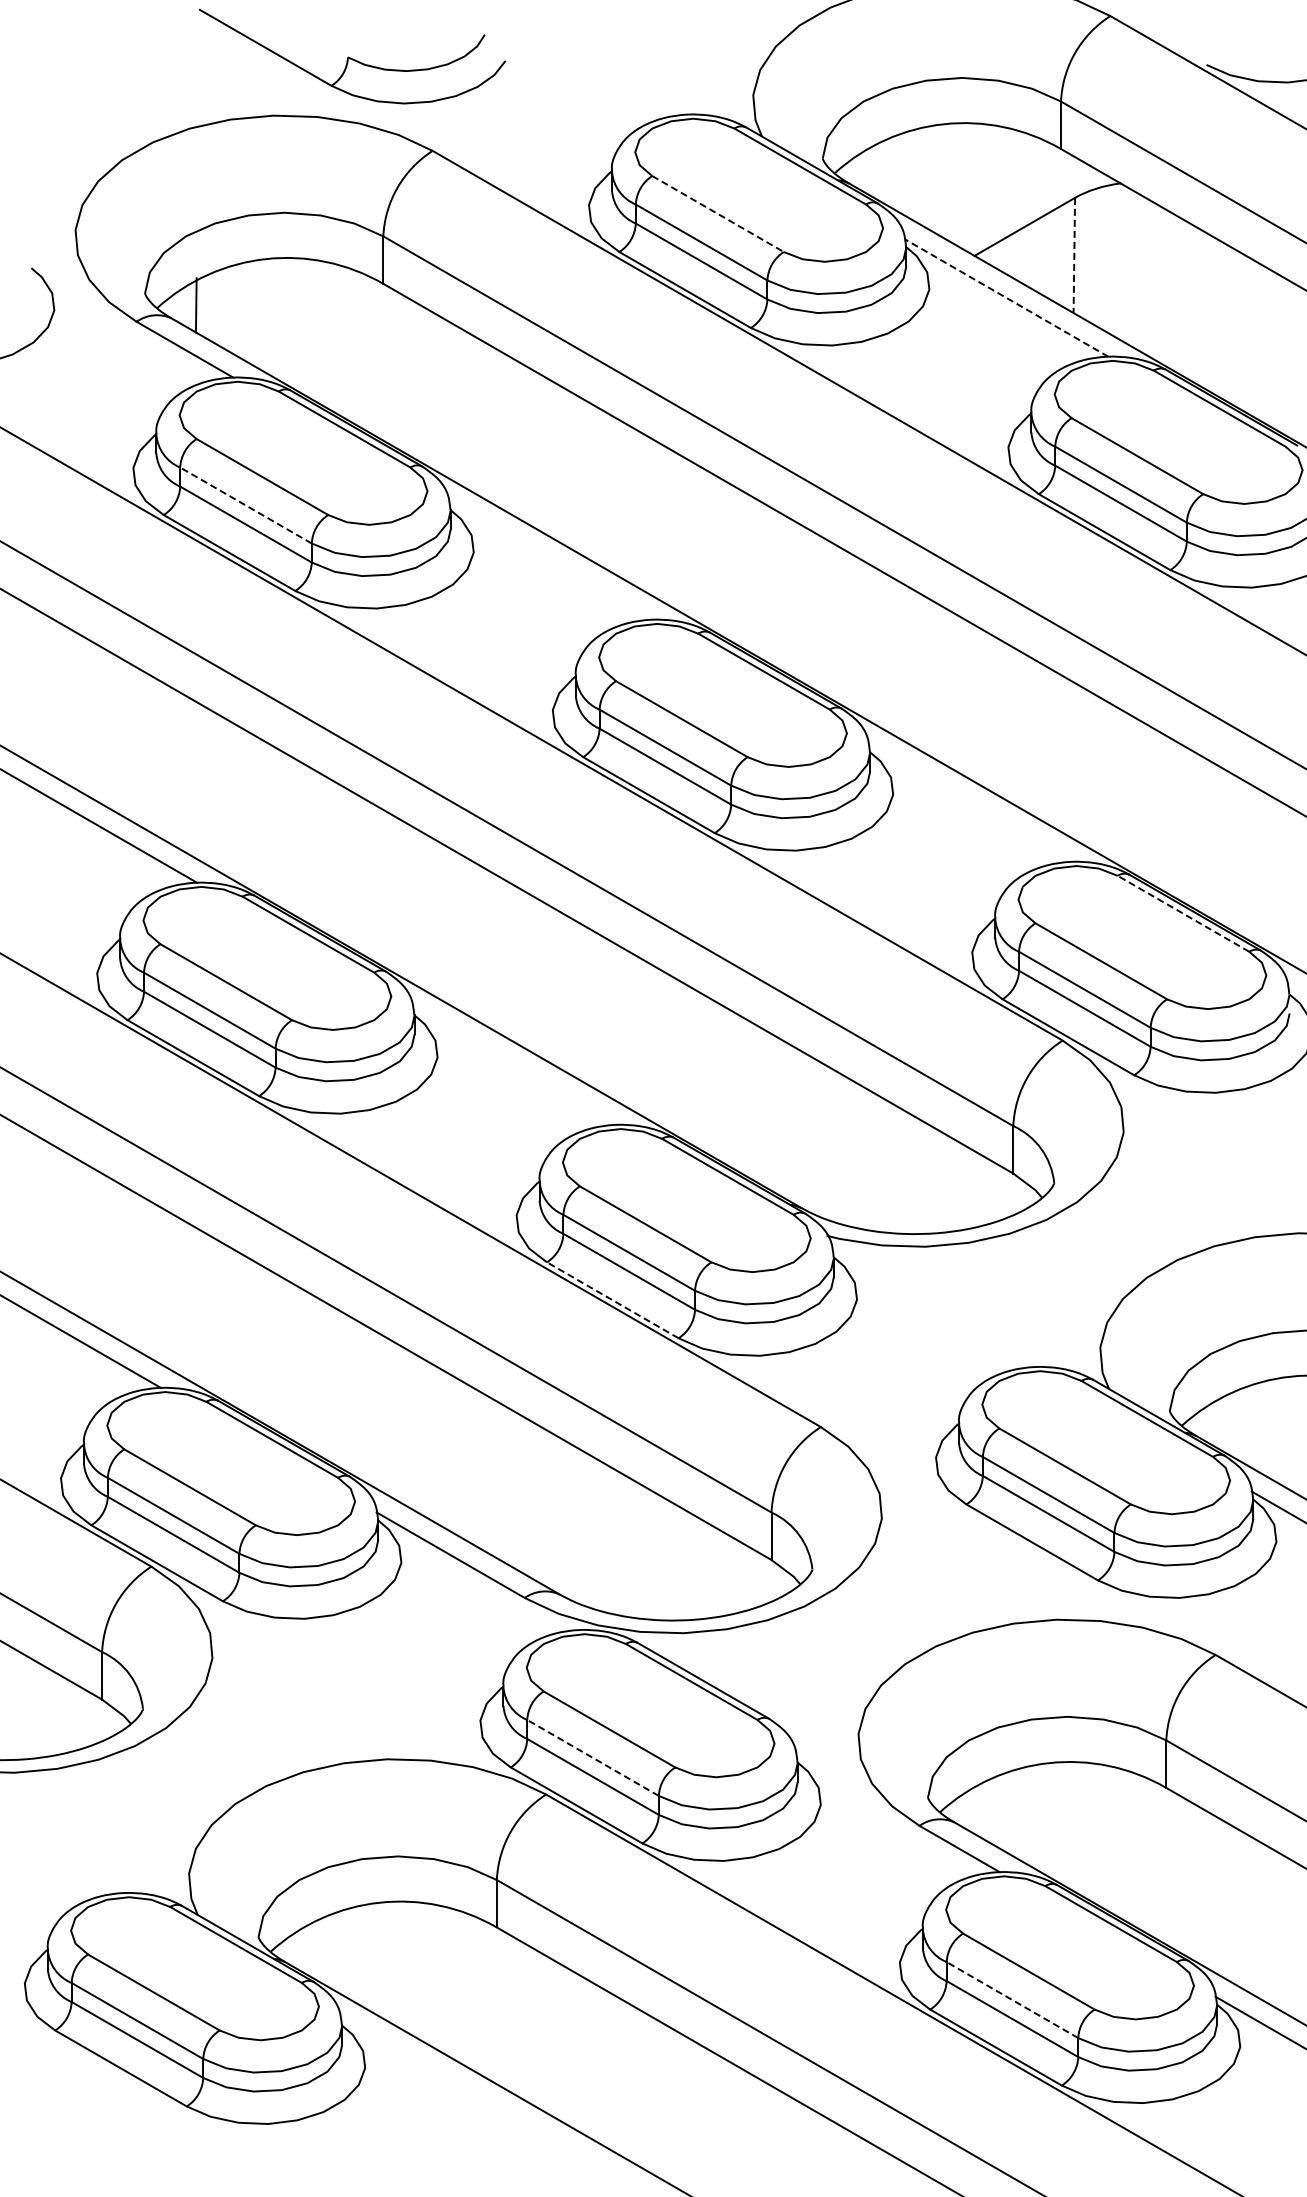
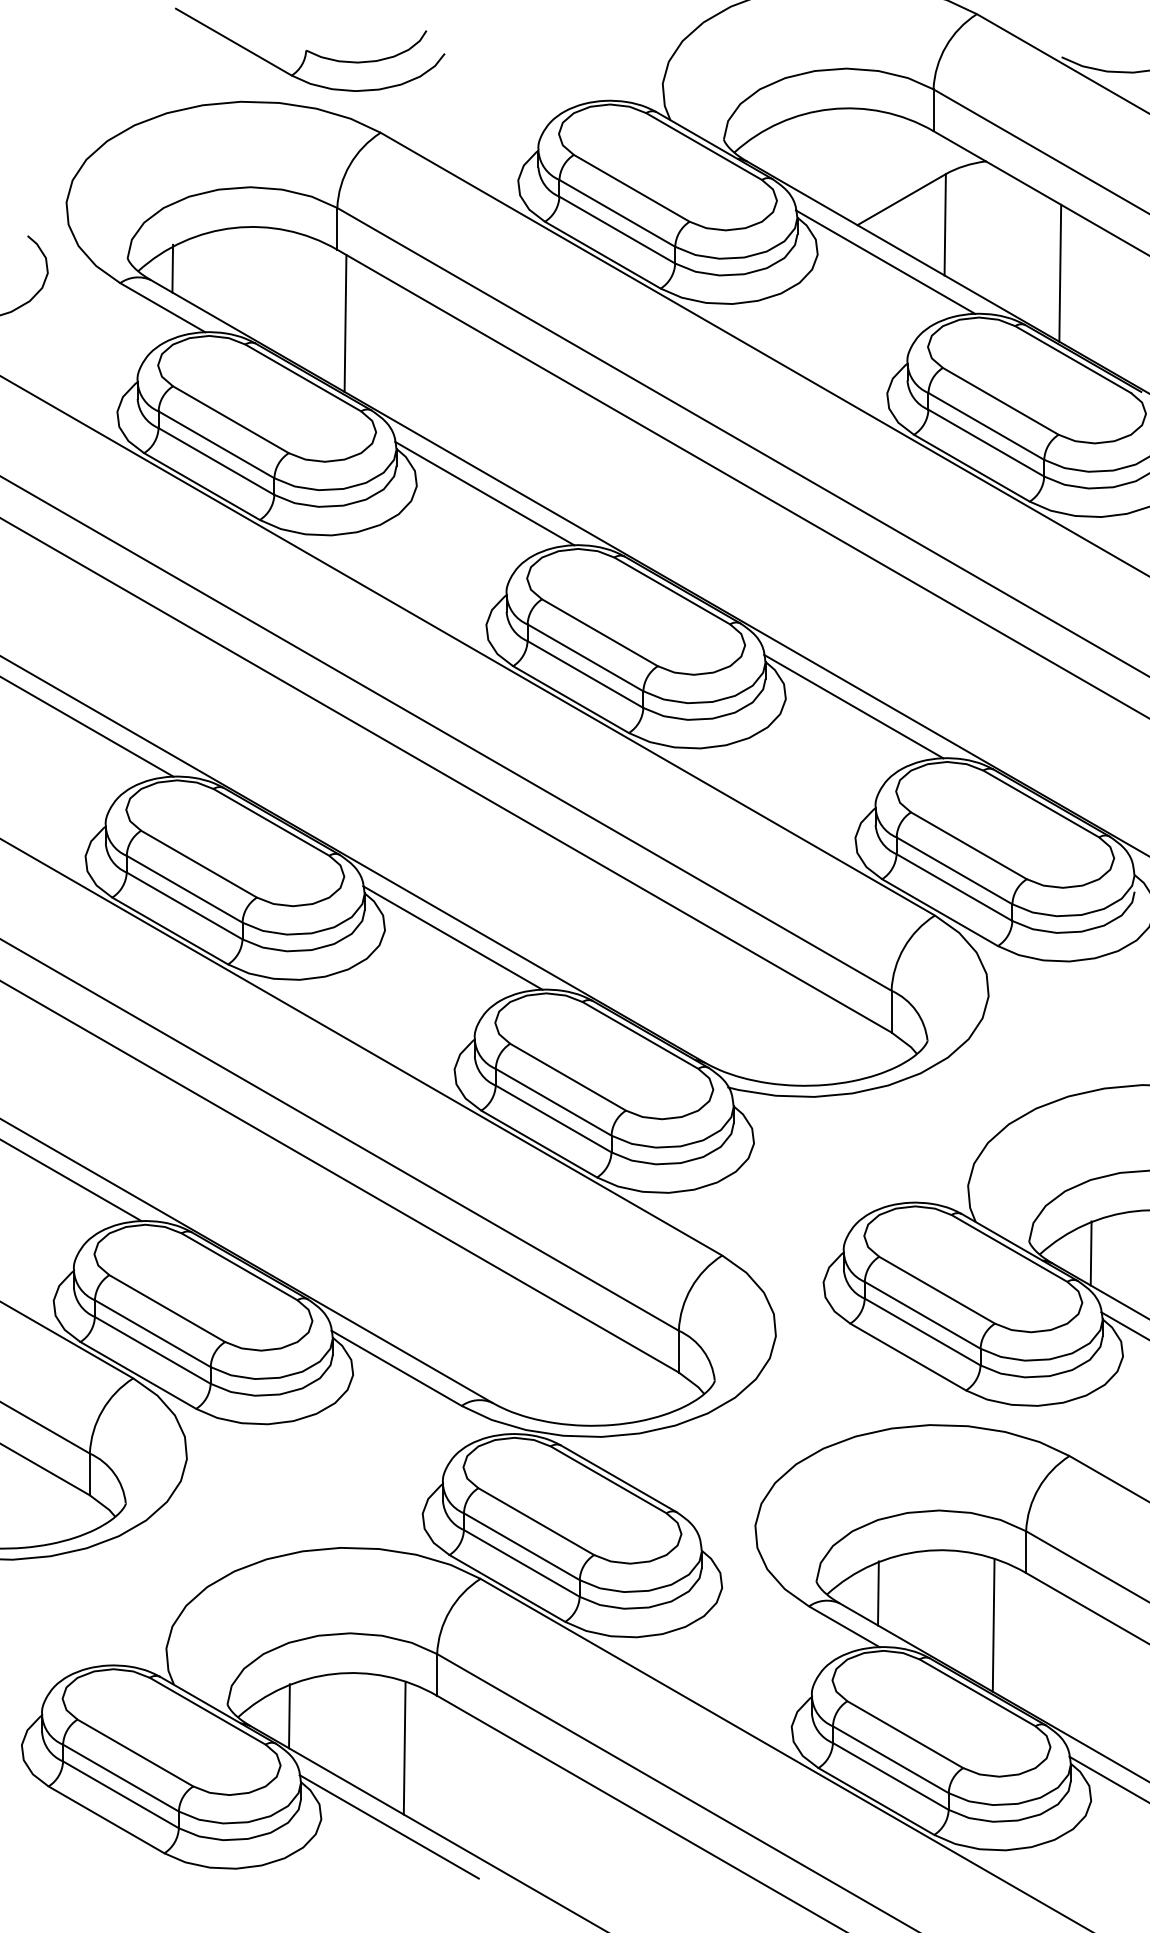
line: (718, 214) -> (632, 188), dashed -> solid
line: (1074, 255) -> (945, 224), dashed -> solid
line: (1006, 297) -> (885, 261), dashed -> solid
line: (1205, 310) -> (1060, 273), added
line: (392, 367) -> (345, 323), added
line: (246, 505) -> (216, 444), dashed -> solid
line: (550, 560) -> (484, 493), added
line: (970, 802) -> (853, 706), added
line: (1183, 913) -> (1041, 803), dashed -> solid
line: (514, 1065) -> (452, 937), added
line: (612, 1300) -> (538, 1144), dashed -> solid
line: (1239, 1424) -> (1090, 1253), added
line: (593, 1757) -> (522, 1546), dashed -> solid
line: (997, 1810) -> (877, 1592), added
line: (1129, 1847) -> (993, 1625), added
line: (328, 1950) -> (289, 1716), added
line: (459, 1987) -> (404, 1748), added
line: (1012, 2000) -> (890, 1760), dashed -> solid
line: (442, 2076) -> (389, 1826), added

